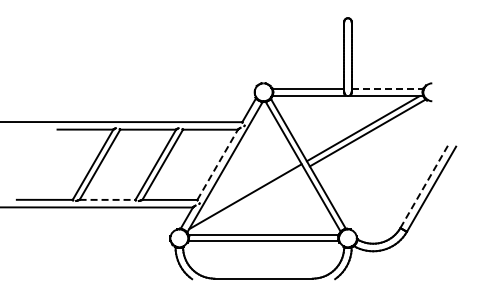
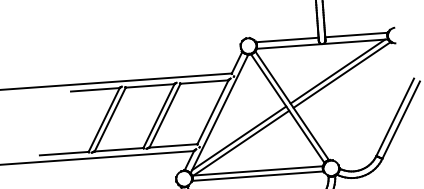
line: (387, 88) -> (356, 35), dashed -> solid
line: (217, 164) -> (212, 111), dashed -> solid
line: (425, 185) -> (395, 117), dashed -> solid
line: (107, 199) -> (118, 149), dashed -> solid
line: (247, 202) -> (241, 143), added

